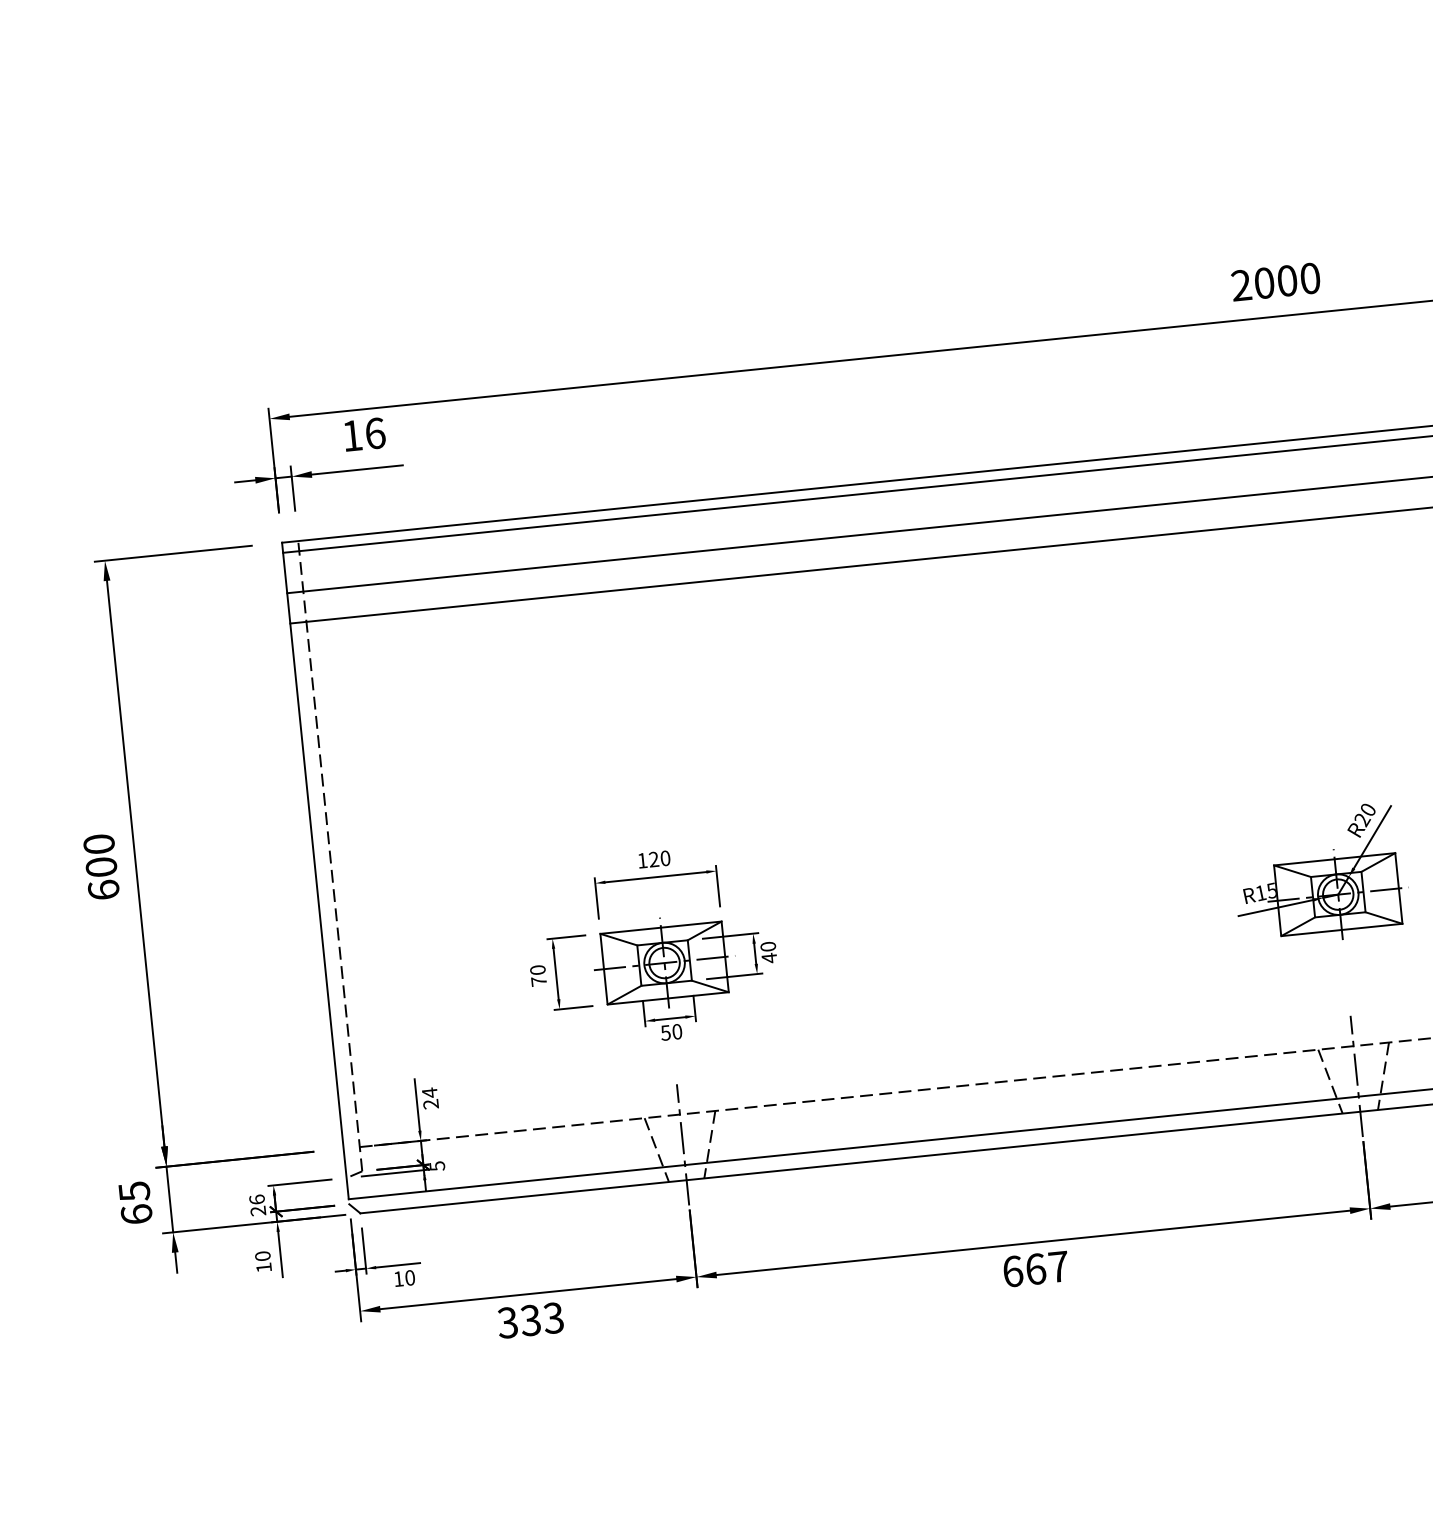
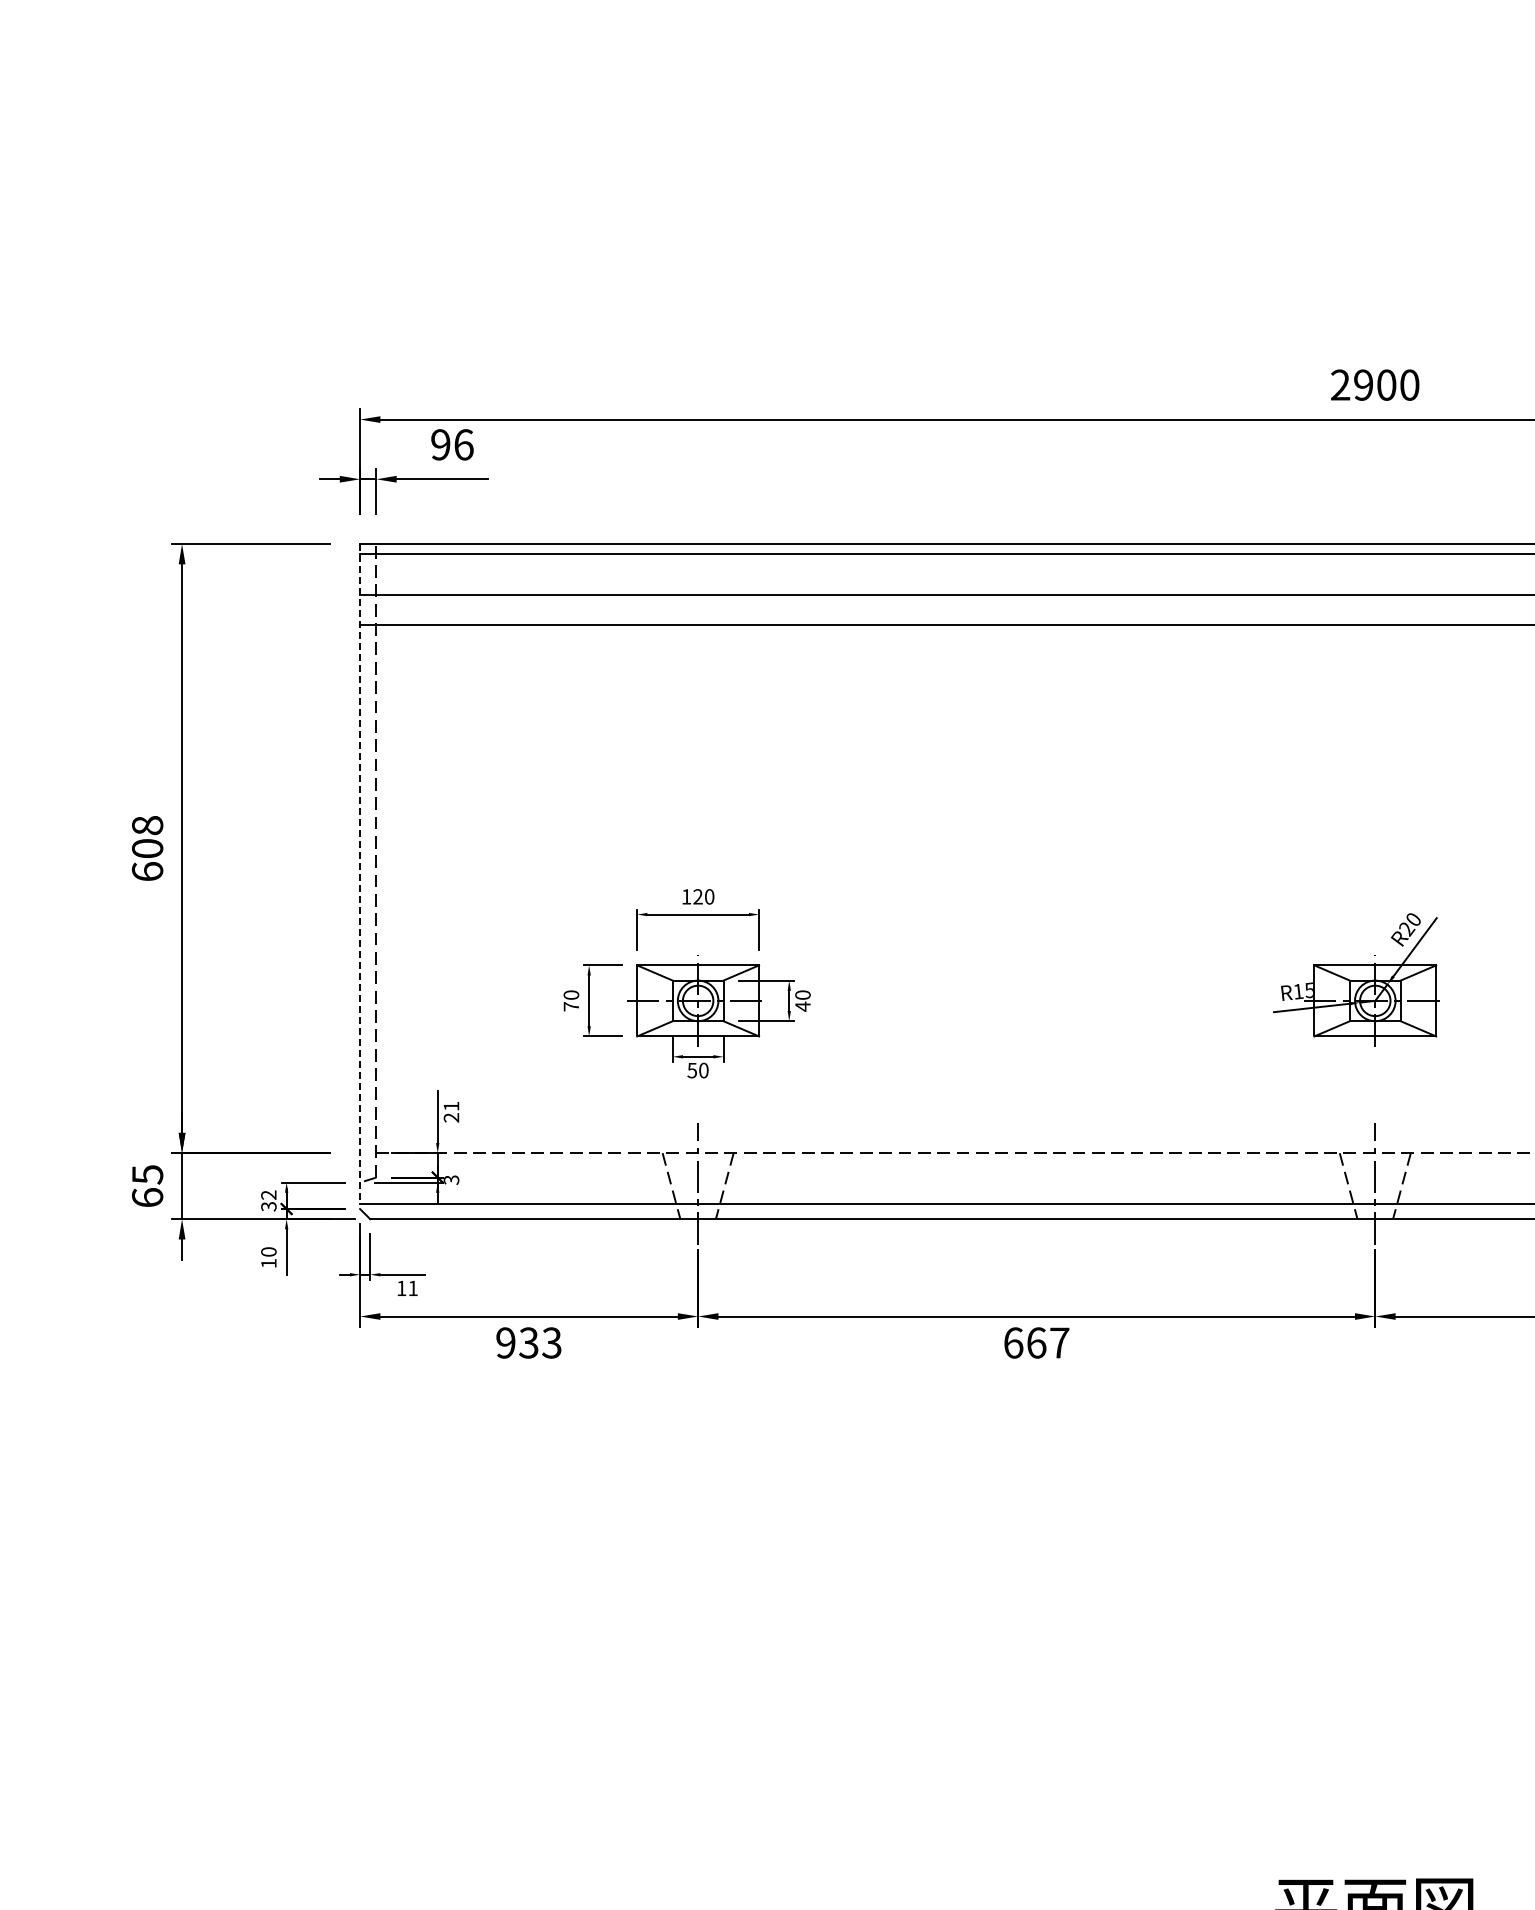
text: (1264, 282) -> (1363, 384), 2000 -> 2900
text: (352, 435) -> (440, 444), 16 -> 96
text: (99, 844) -> (147, 825), 600 -> 608
line: (315, 871) -> (360, 874), solid -> dashed
text: (429, 1093) -> (451, 1106), 24 -> 21
text: (436, 1165) -> (450, 1179), 5 -> 3
text: (257, 1205) -> (268, 1200), 26 -> 32
text: (409, 1278) -> (412, 1288), 10 -> 11
text: (507, 1322) -> (505, 1342), 333 -> 933

